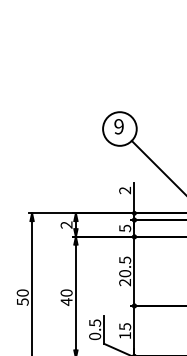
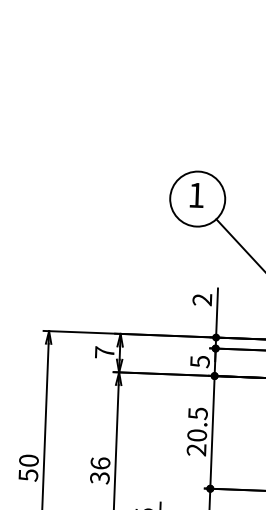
text: (118, 126) -> (195, 194), 9 -> 1
text: (66, 224) -> (104, 351), 2 -> 7
text: (66, 297) -> (99, 470), 40 -> 36

